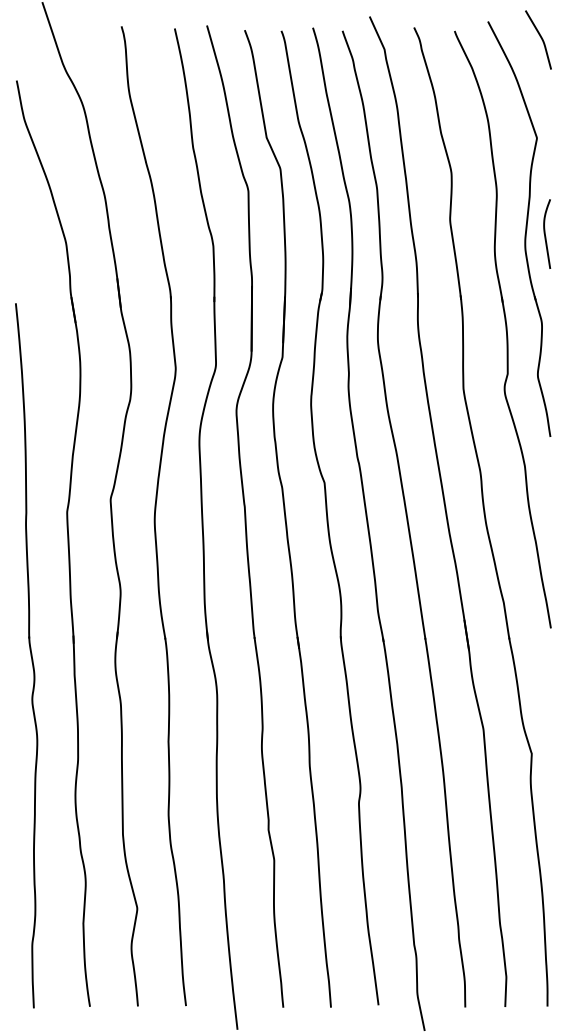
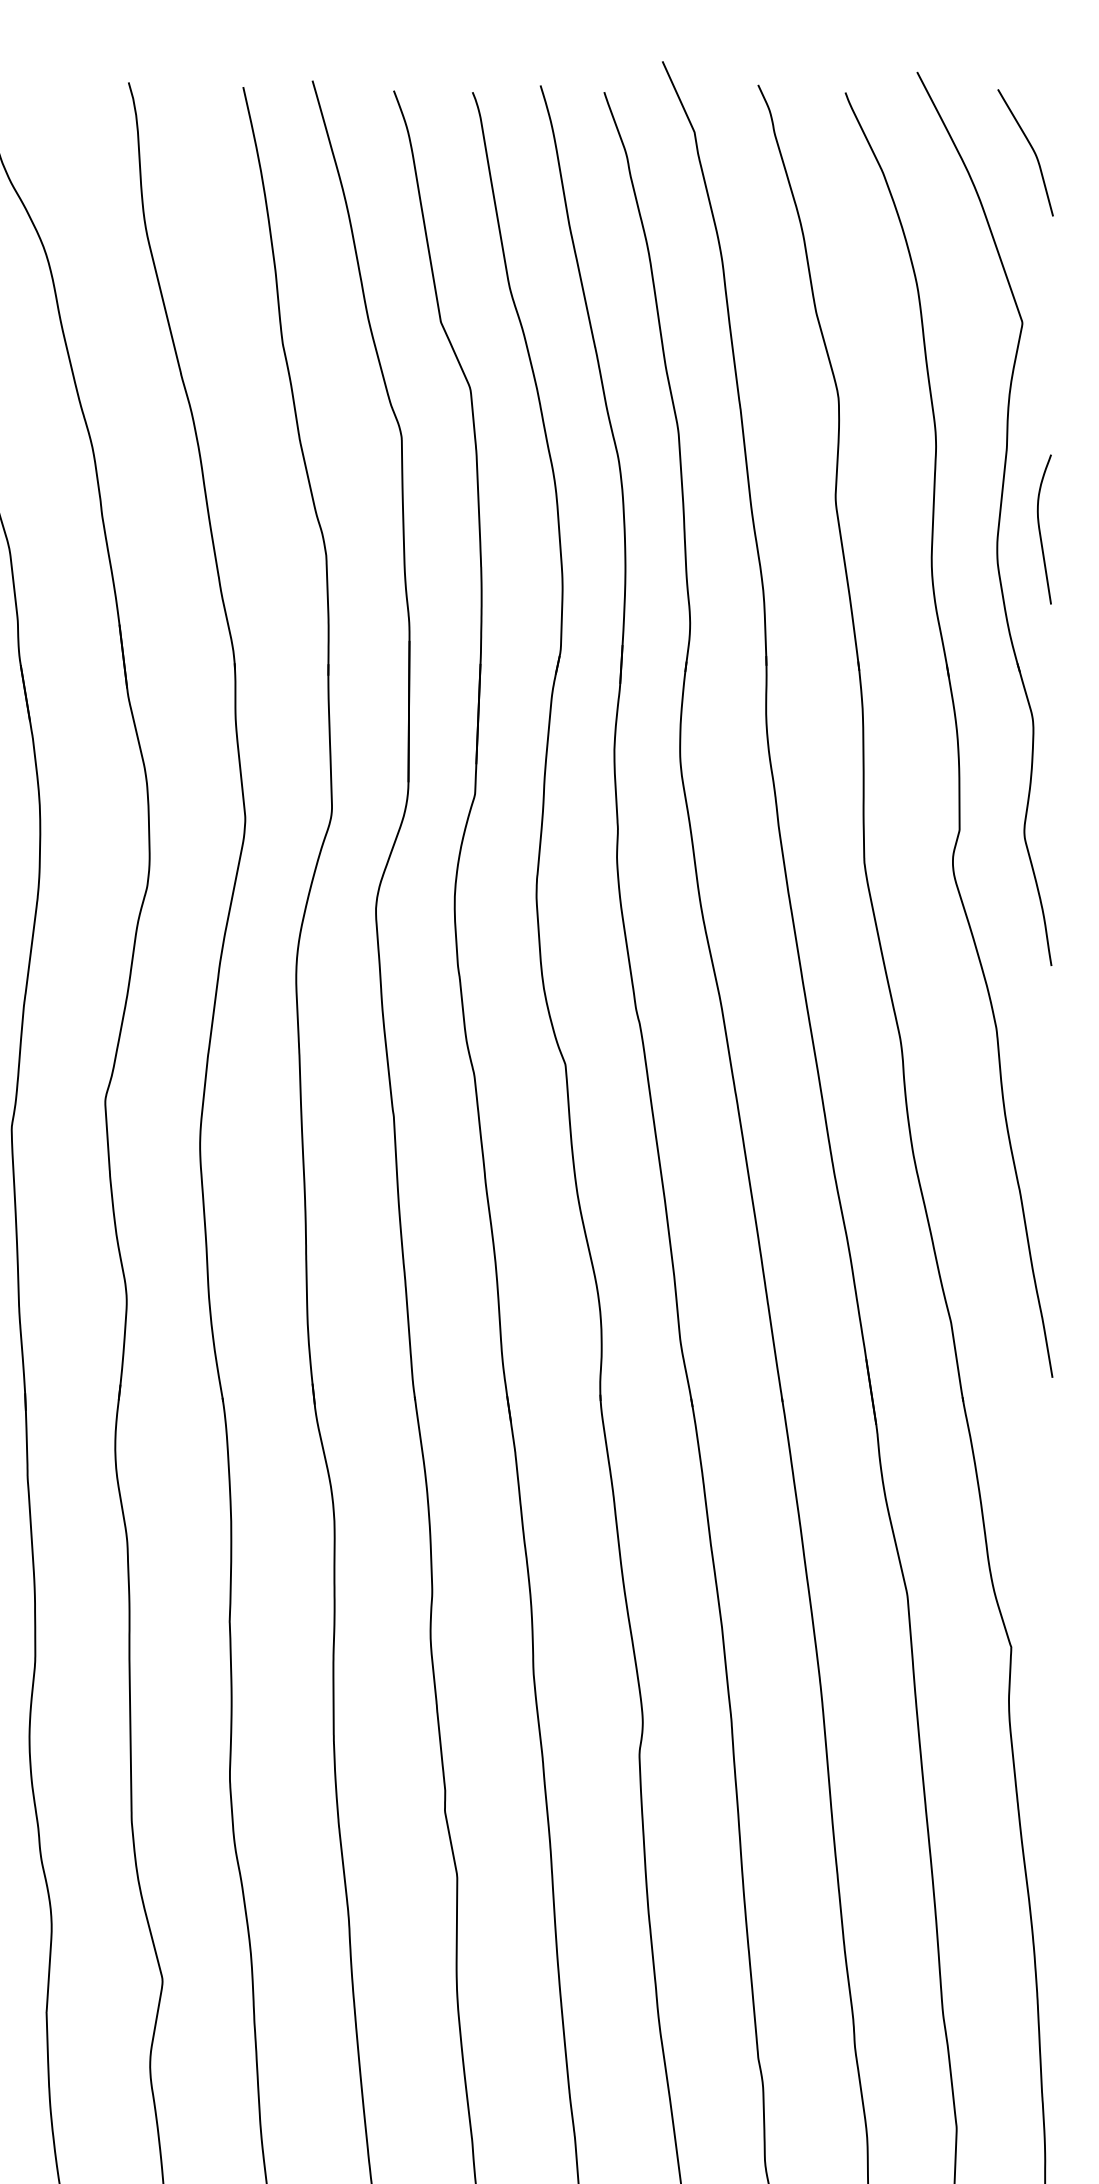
curve: (540, 38) -> (1030, 149), moved

